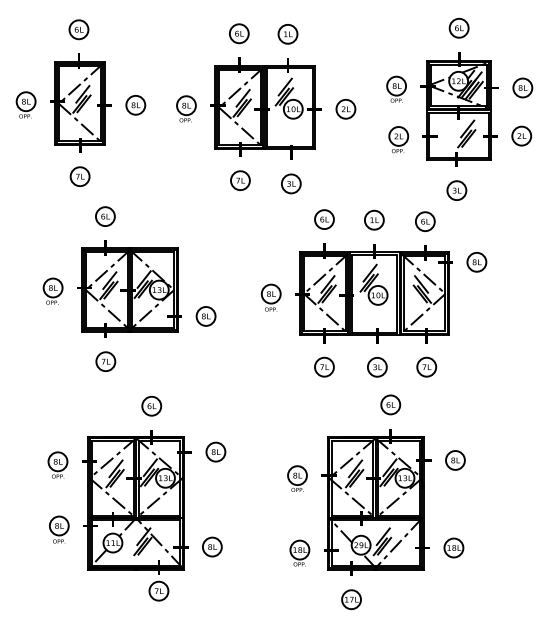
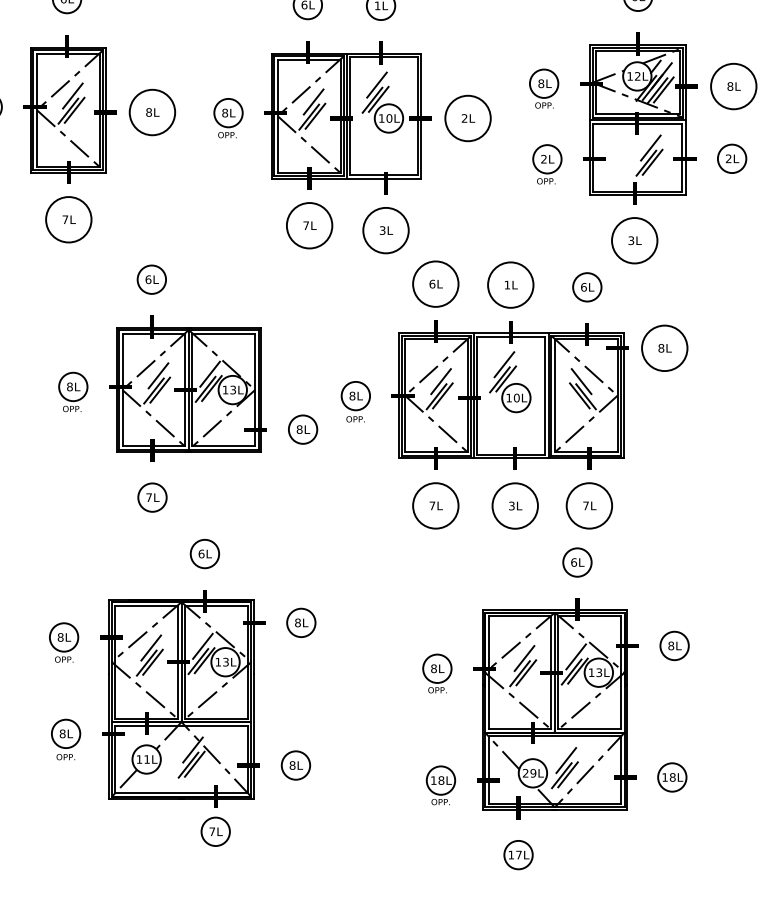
circle: (522, 87) -> (733, 85), size x1.6
circle: (135, 104) -> (151, 111), size x1.6
circle: (345, 108) -> (467, 117), size x1.6
circle: (79, 176) -> (67, 219), size x1.6
circle: (240, 180) -> (309, 225), size x1.6
circle: (290, 183) -> (384, 229), size x1.6
circle: (456, 190) -> (634, 240), size x1.6
circle: (324, 219) -> (435, 284), size x1.6
circle: (373, 219) -> (509, 284), size x1.6
circle: (476, 261) -> (664, 347), size x1.6
part: (129, 288) -> (188, 387), moved
circle: (324, 366) -> (435, 504), size x1.6
circle: (376, 366) -> (513, 504), size x1.6
circle: (426, 366) -> (589, 504), size x1.6
part: (136, 498) -> (182, 692), moved
part: (376, 501) -> (556, 707), moved

